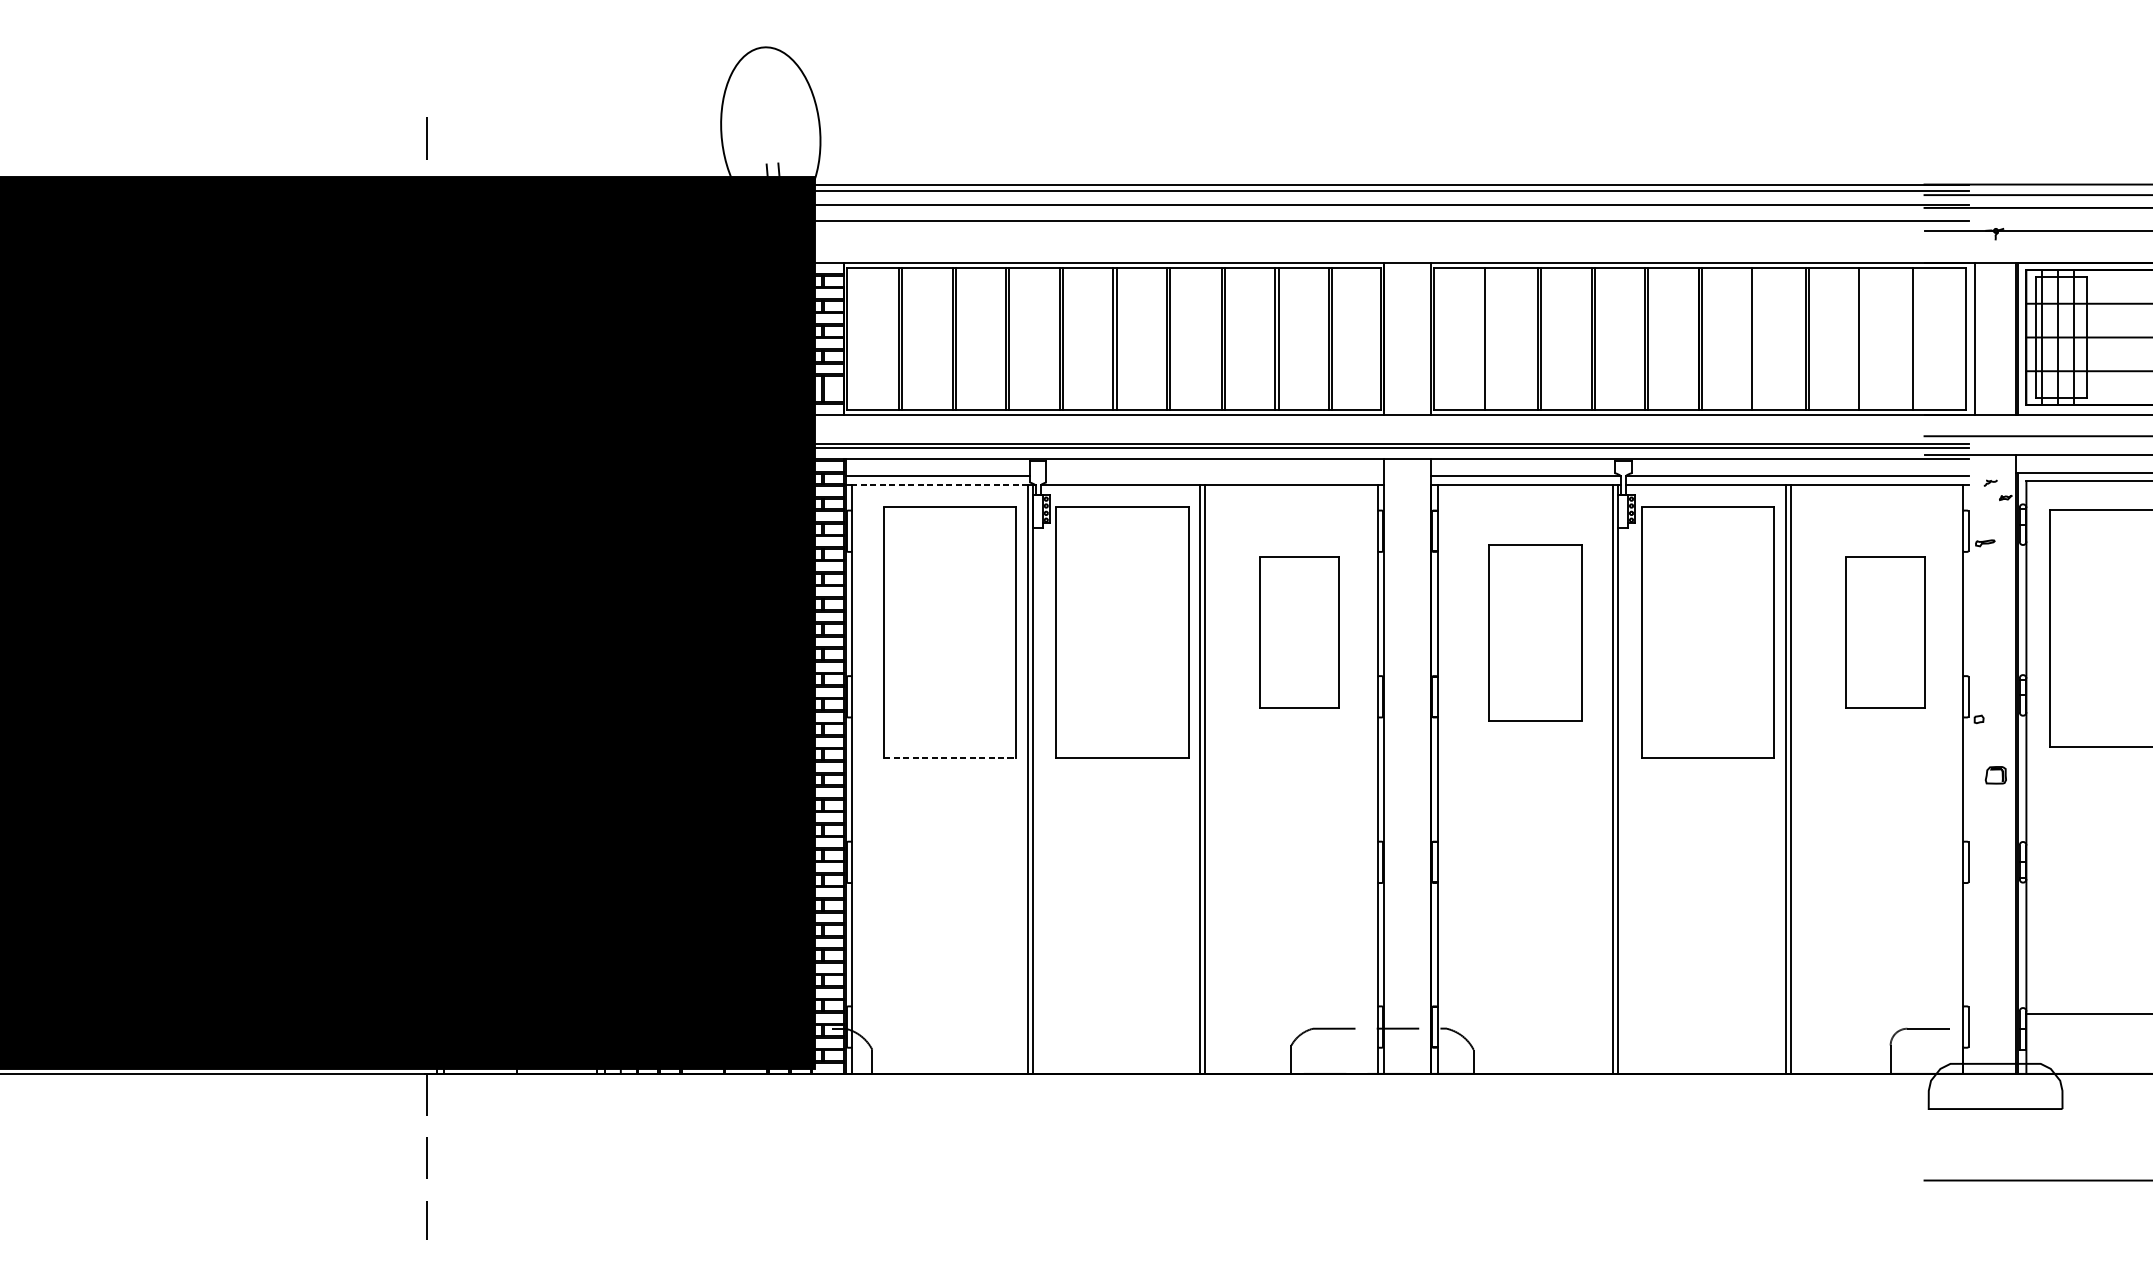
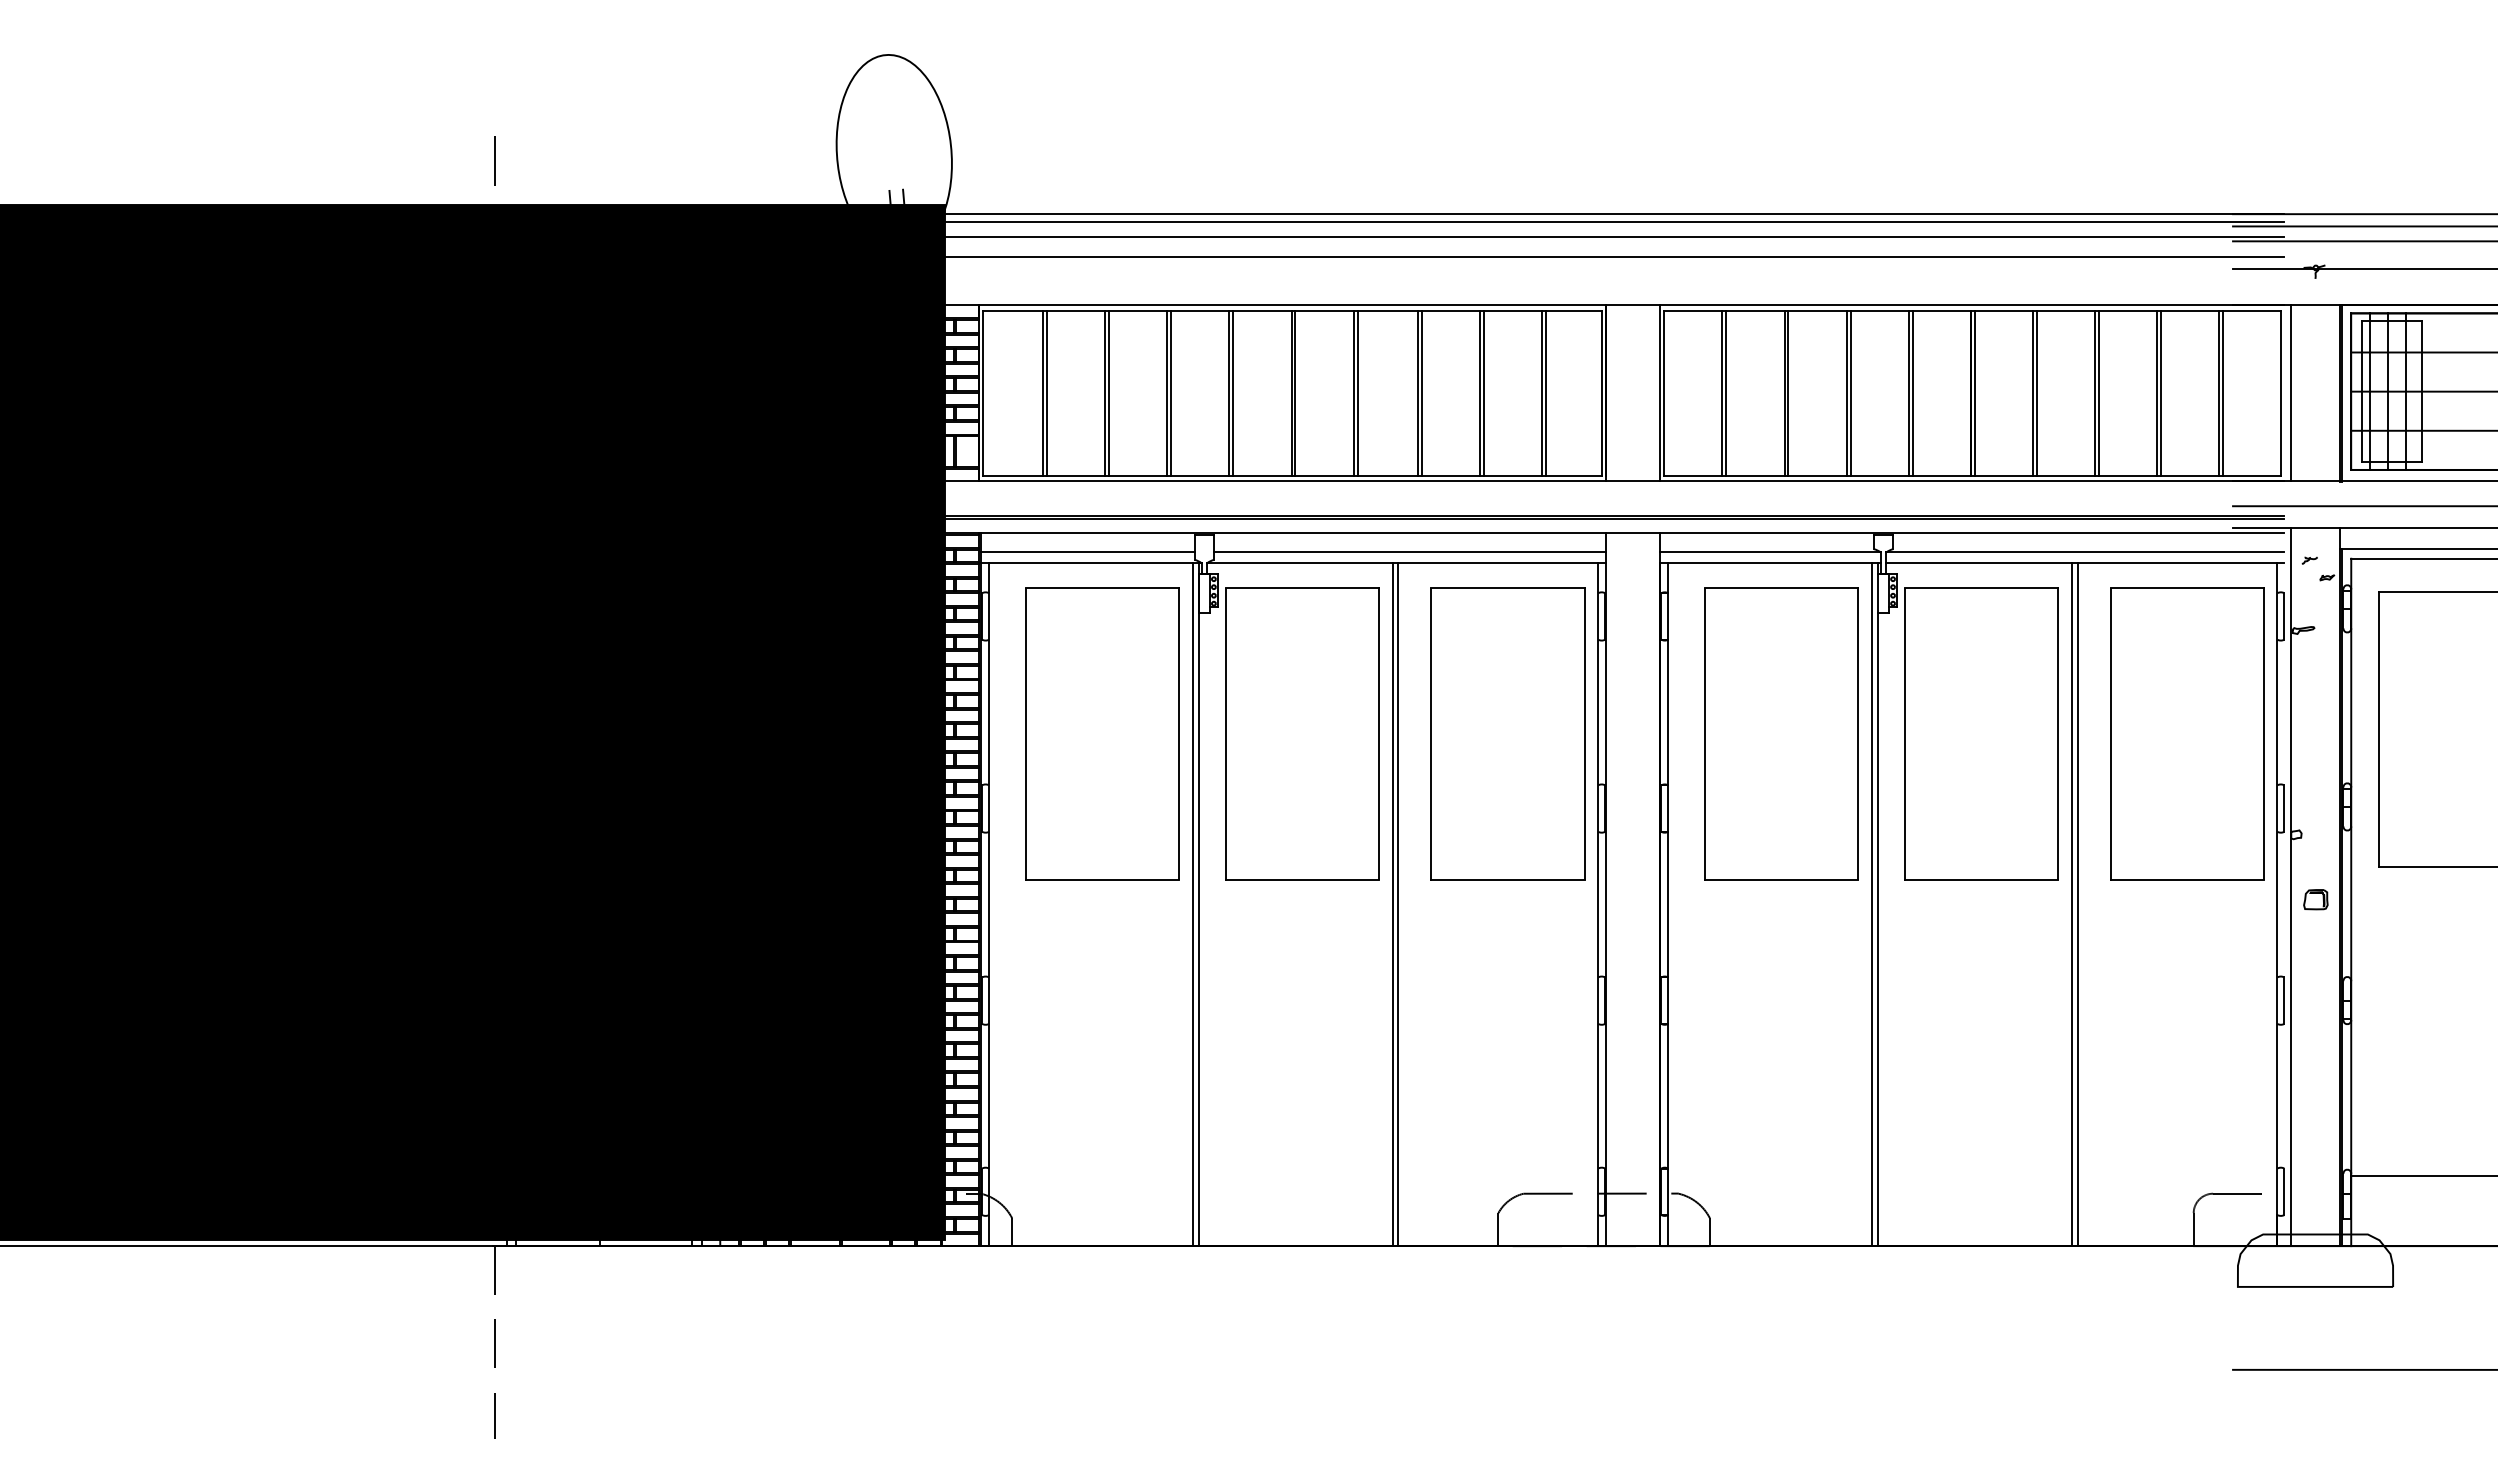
line: (1488, 339) -> (1726, 393), added
line: (1755, 339) -> (2036, 393), added
line: (1862, 339) -> (2161, 393), added
line: (1916, 339) -> (2223, 393), added
line: (1215, 476) -> (1410, 552), added
line: (939, 485) -> (1090, 563), dashed -> solid
part: (1299, 632) -> (1507, 733), size x1.67
part: (1535, 632) -> (1781, 733), size x1.43
part: (1885, 632) -> (2187, 733), size x1.67
line: (950, 758) -> (1102, 880), dashed -> solid
line: (1974, 763) -> (2291, 886), added

